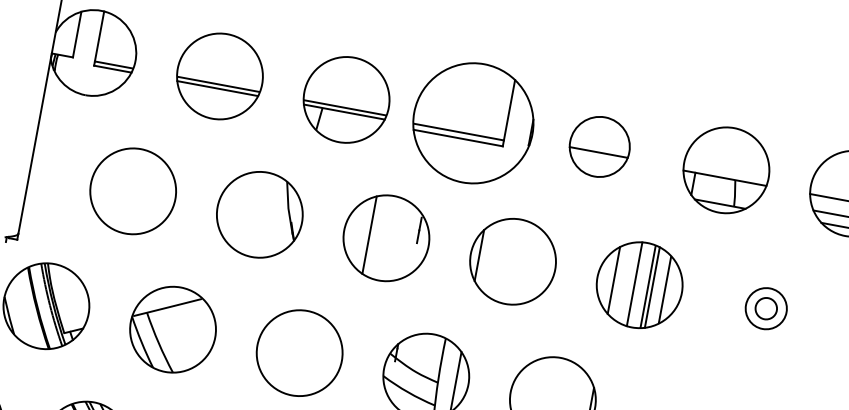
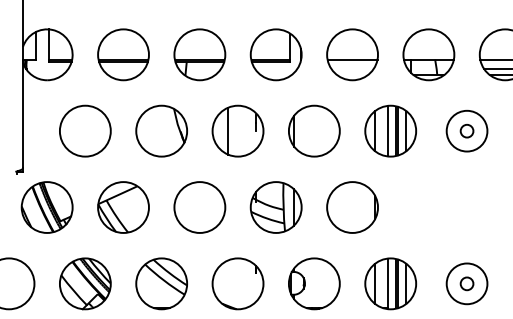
part: (472, 122) -> (275, 54), size x0.71
part: (599, 146) -> (352, 54), size x1.43
circle: (765, 307) -> (466, 130), size x1.67

